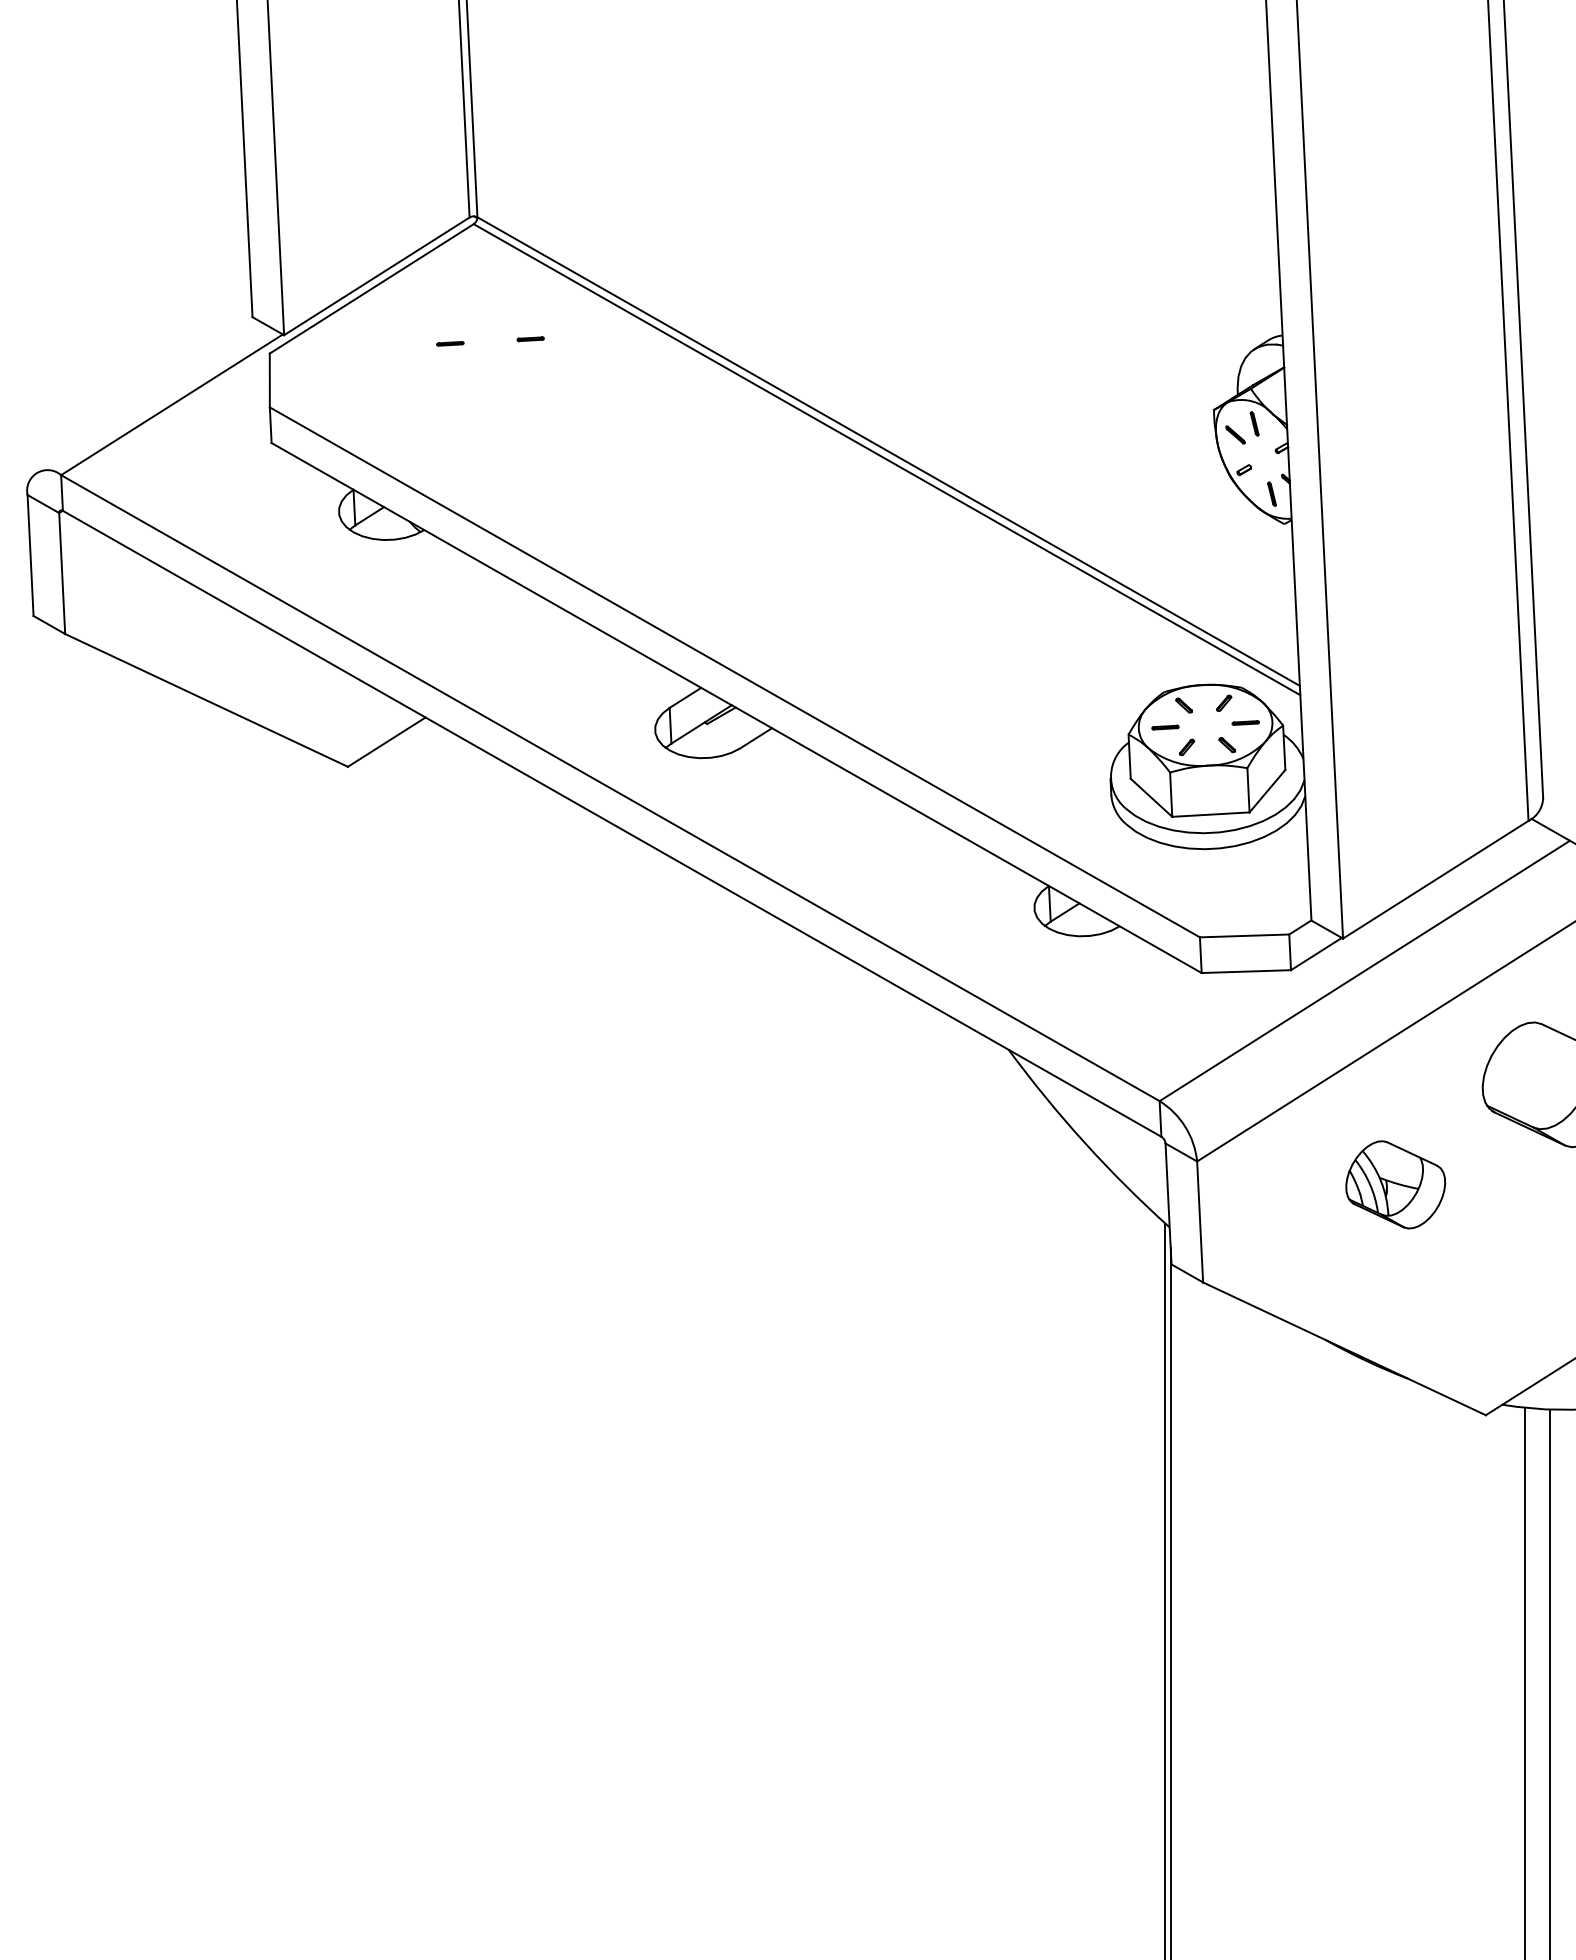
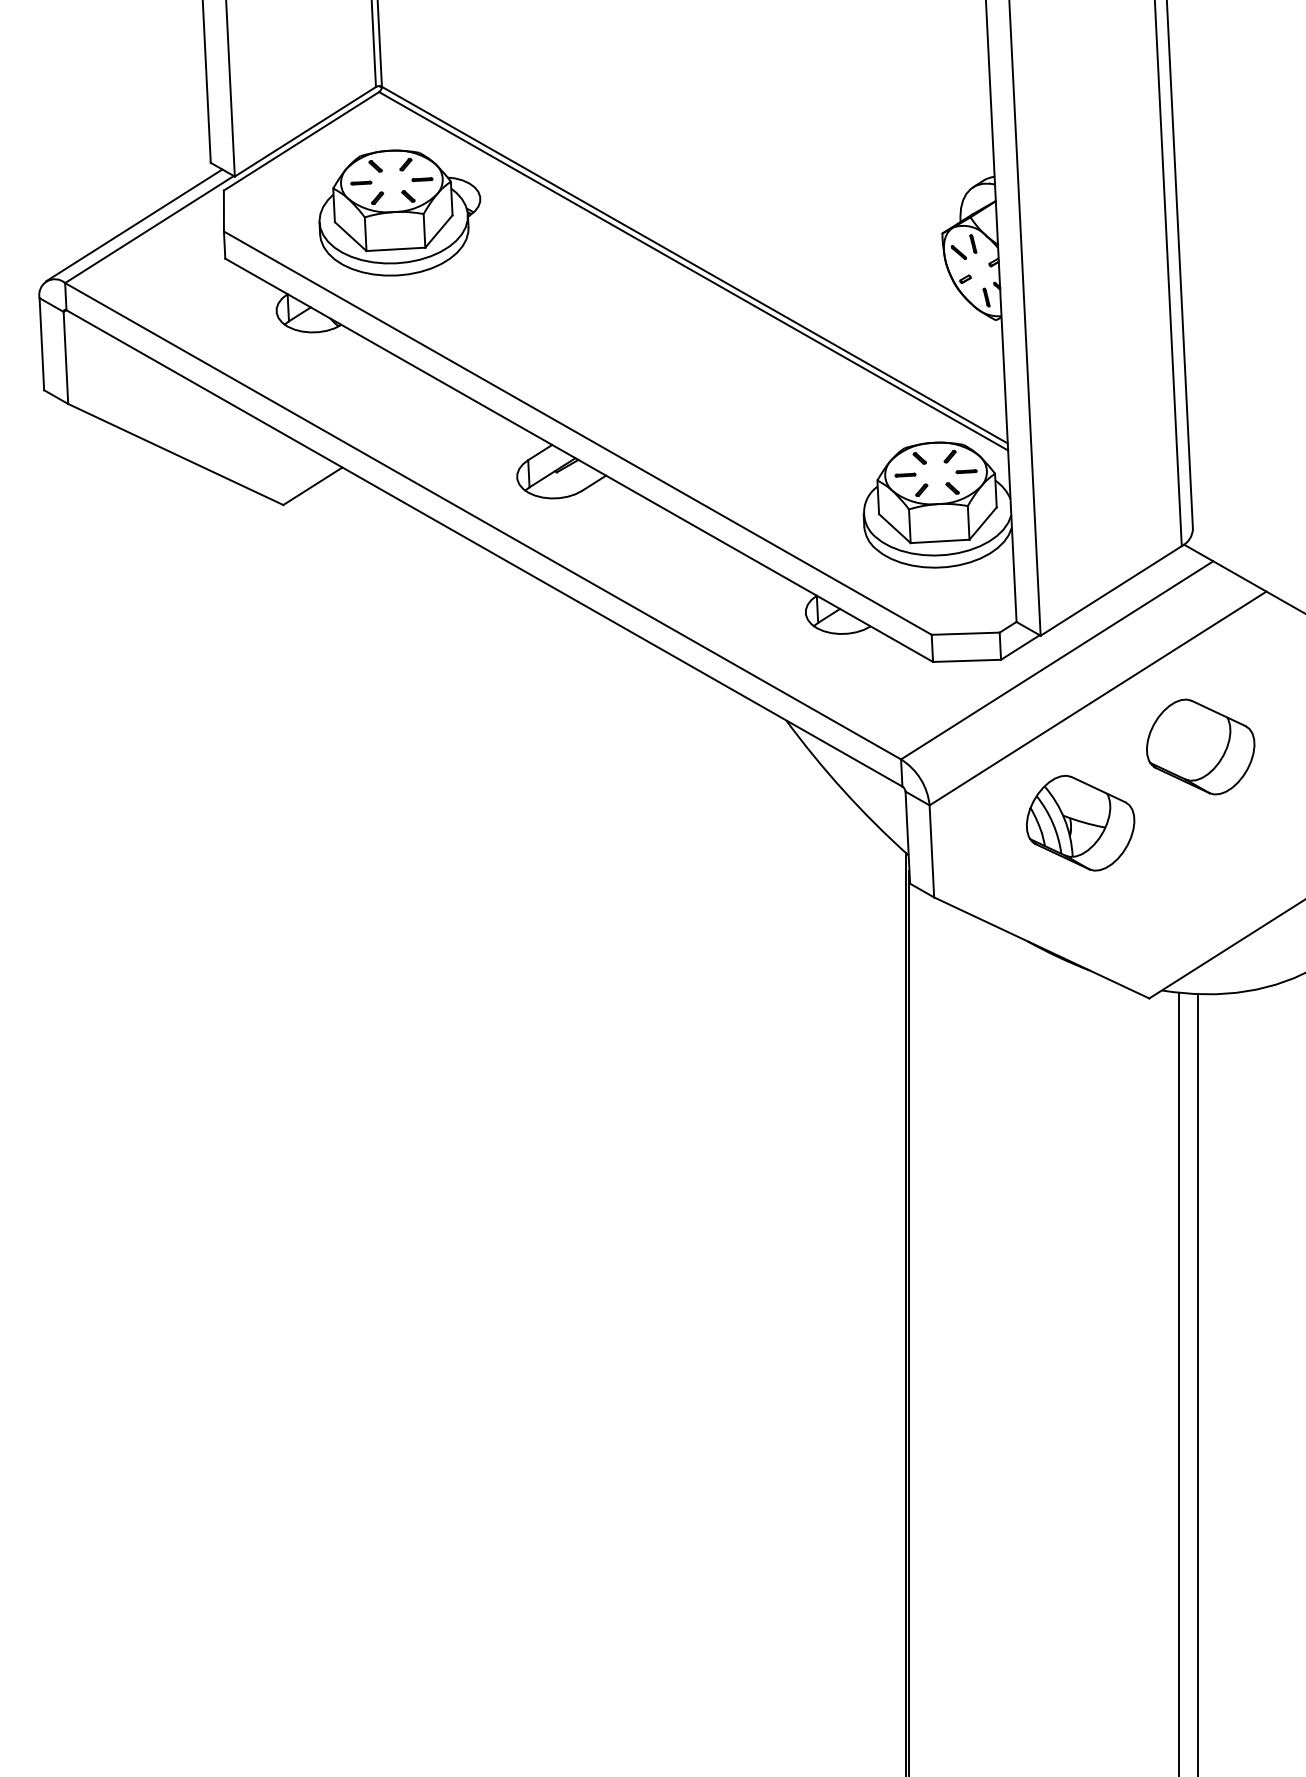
part: (500, 382) -> (399, 212), added
line: (152, 399) -> (134, 225), added
part: (1395, 1184) -> (1080, 822), size x1.43

